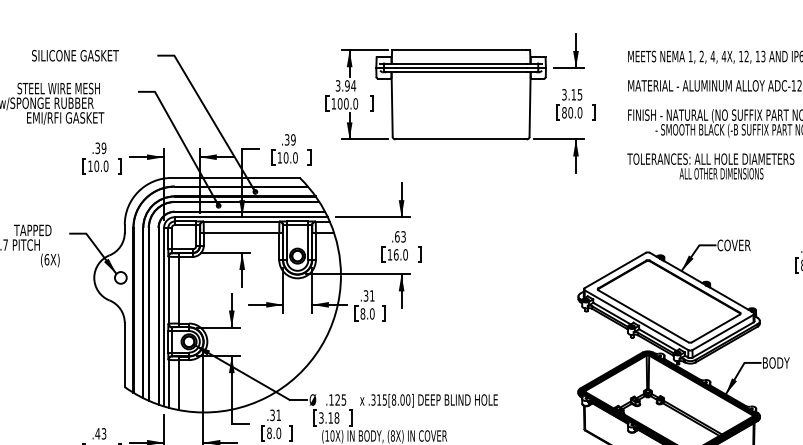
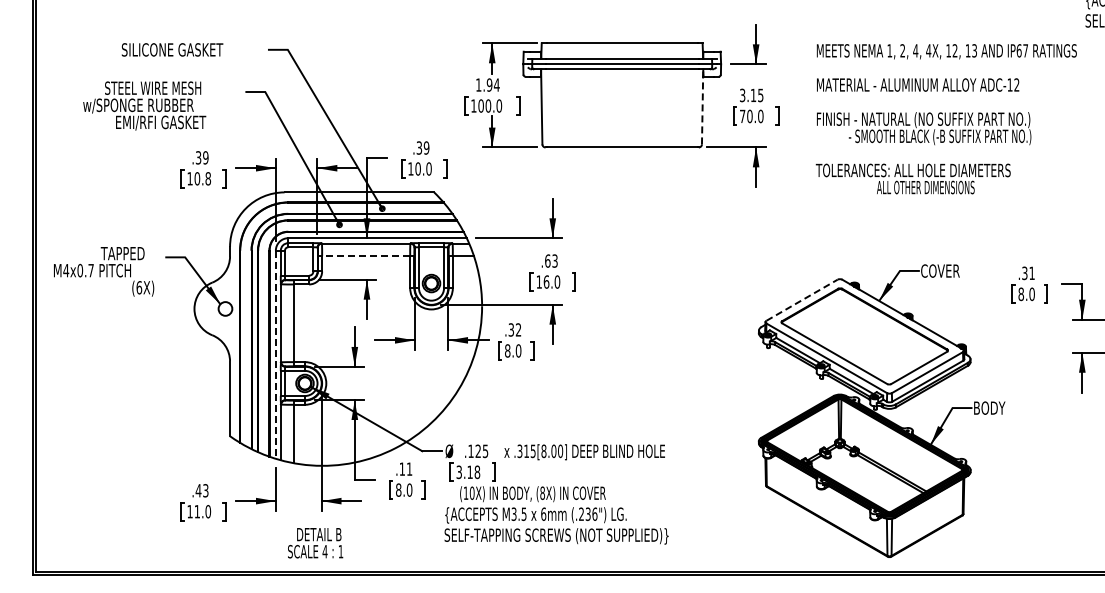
text: (337, 85) -> (478, 84), 3.94 -> 1.94
line: (530, 104) -> (702, 106), solid -> dashed
text: (564, 112) -> (742, 116), 80.0 -> 70.0
text: (106, 166) -> (208, 178), 10.0 -> 10.8
line: (240, 232) -> (365, 256), solid -> dashed
line: (615, 270) -> (802, 300), solid -> dashed
text: (371, 295) -> (517, 329), .31 -> .32
line: (163, 317) -> (275, 355), solid -> dashed
text: (271, 414) -> (401, 468), .31 -> .11

